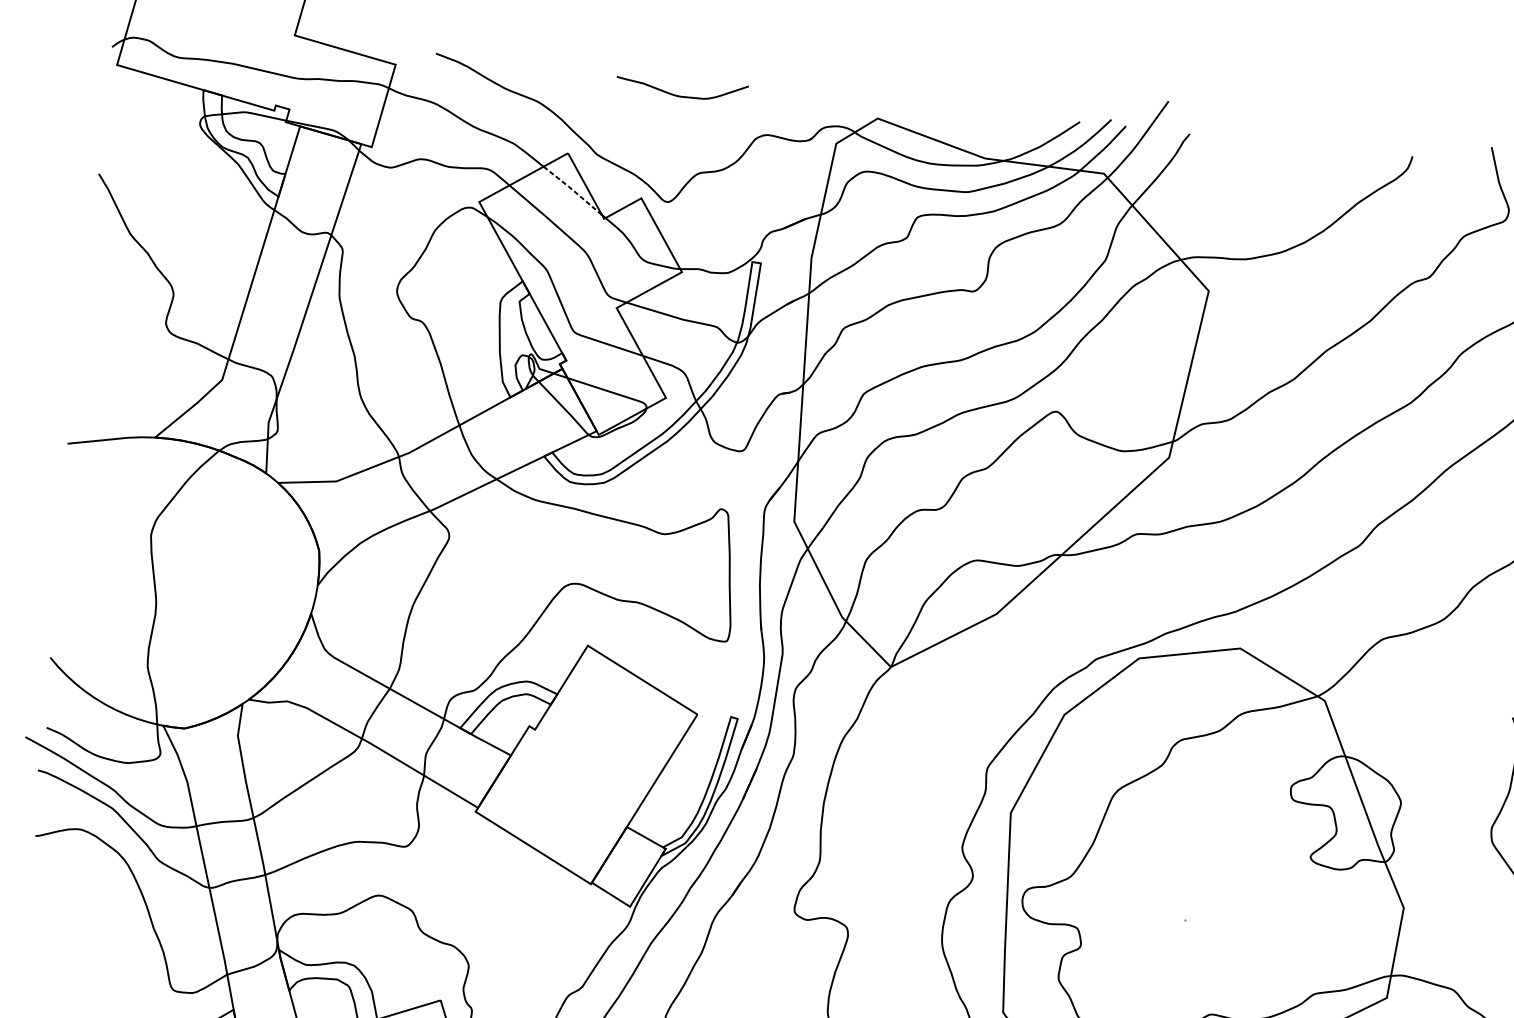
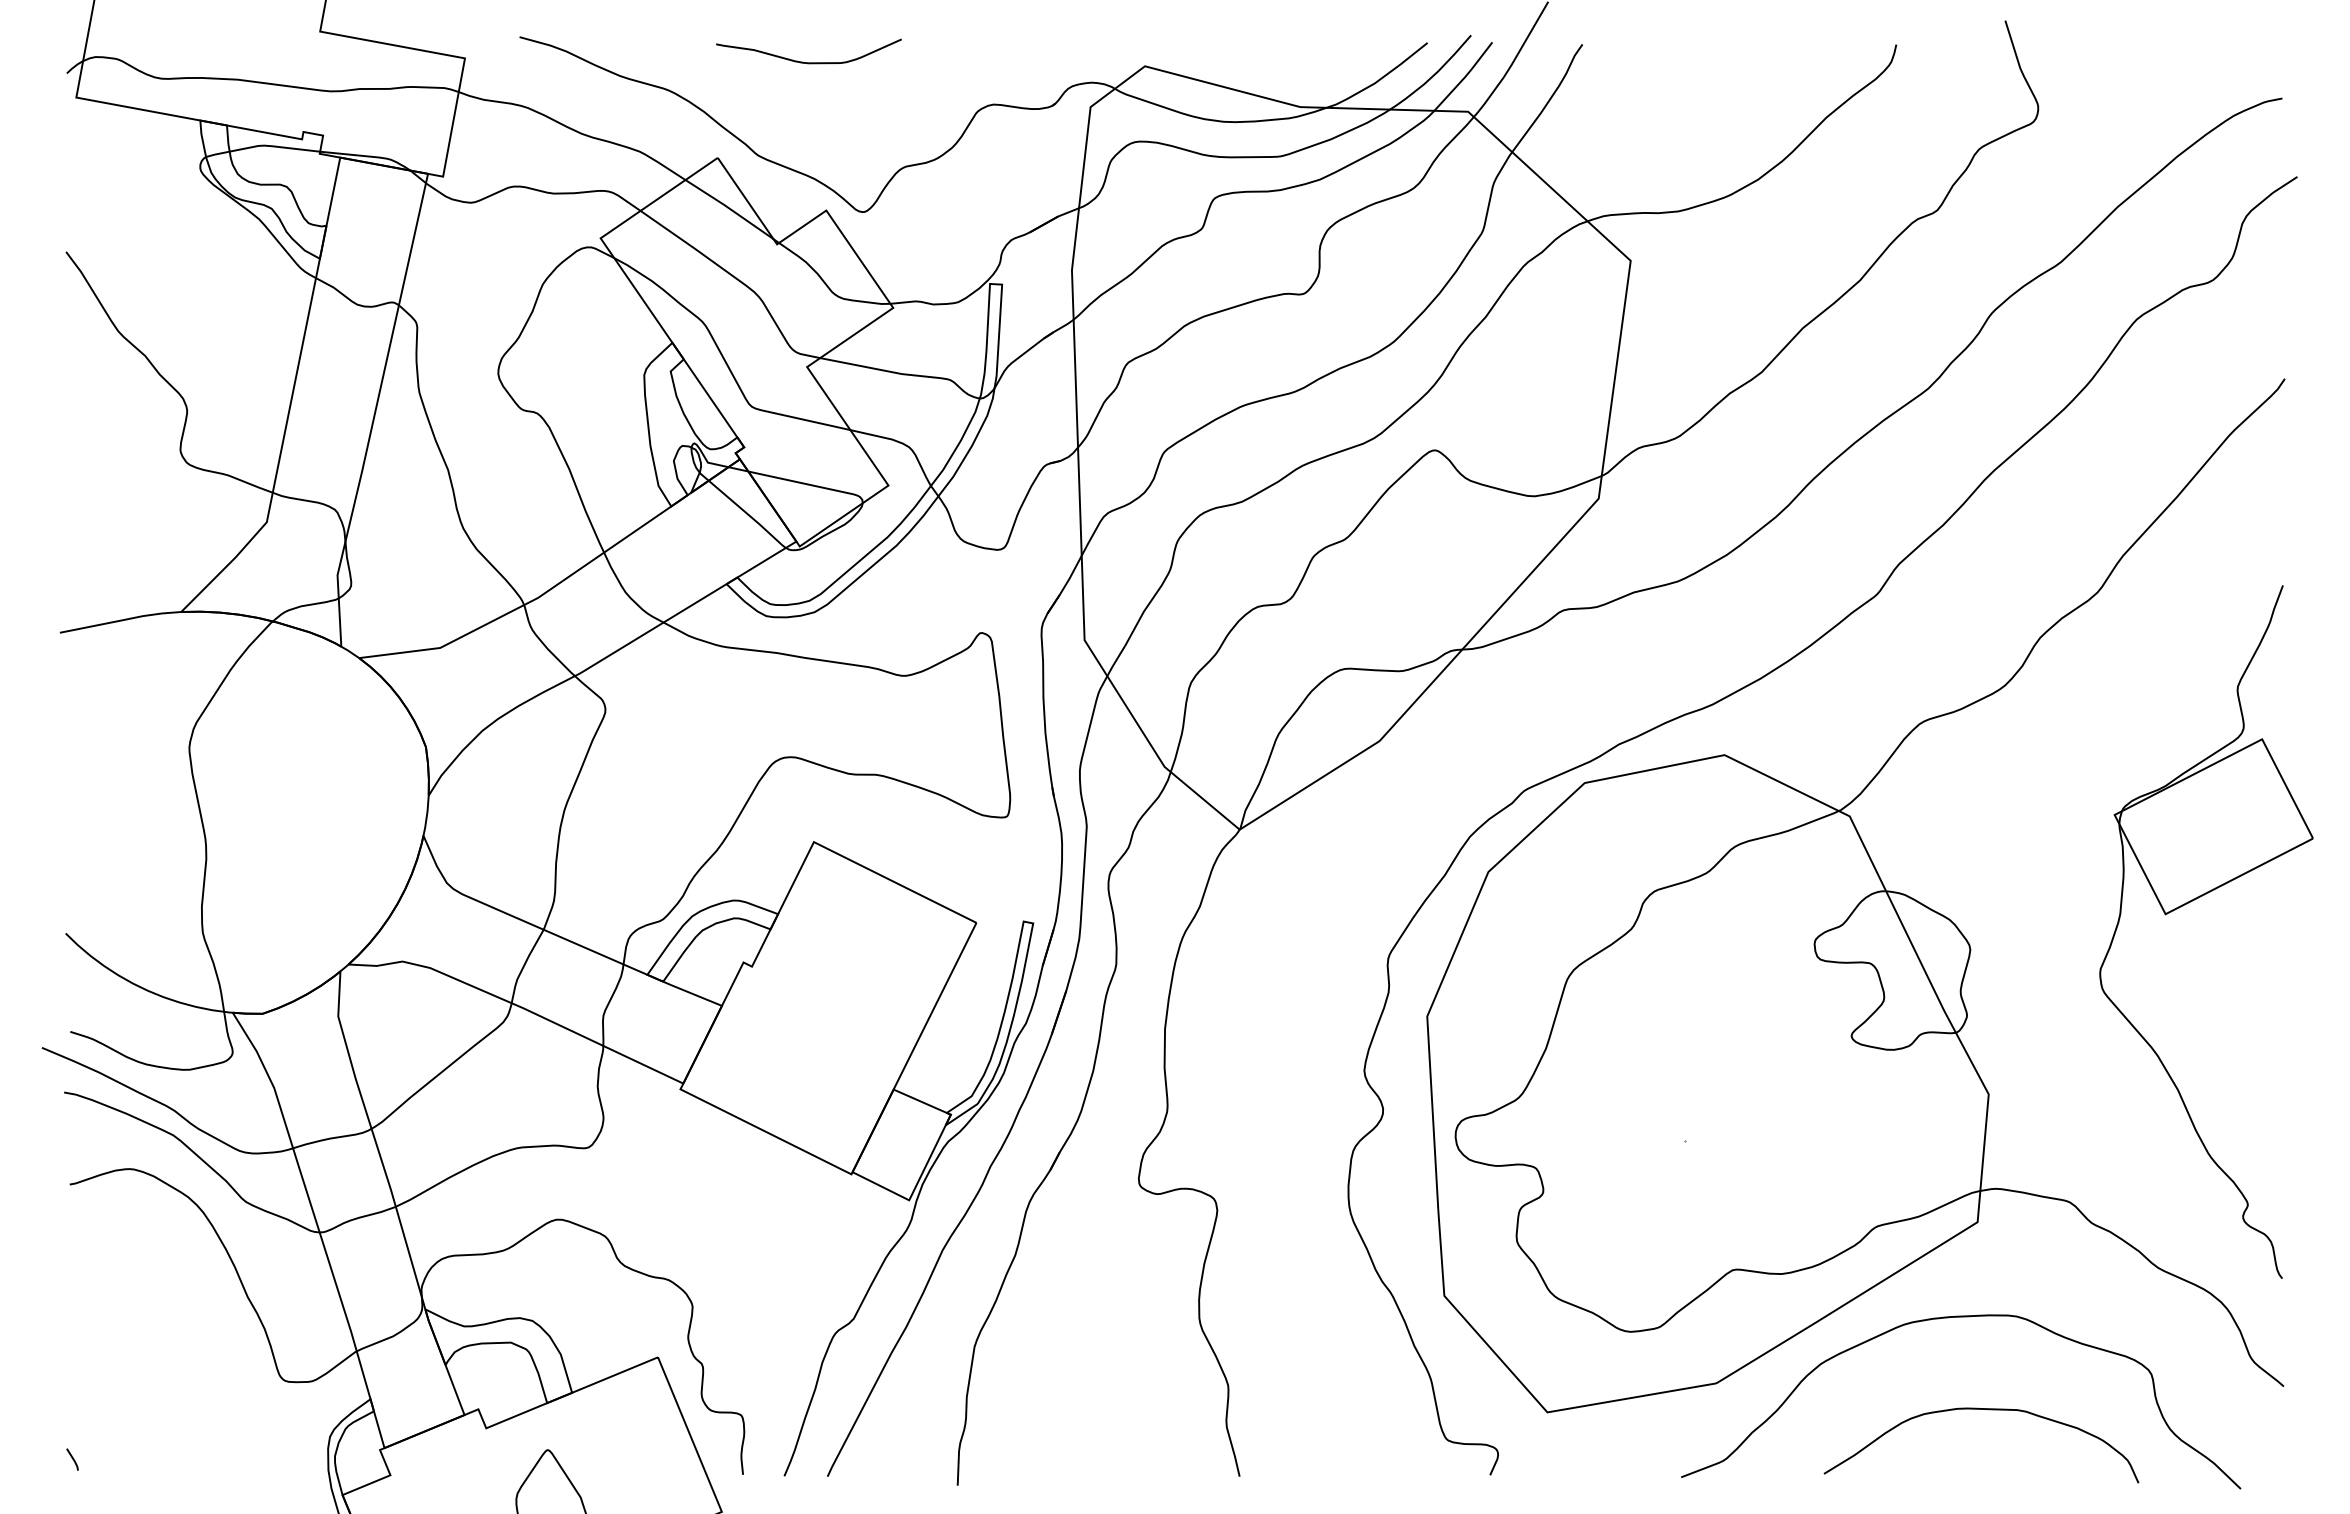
curve: (681, 96) -> (808, 62), moved
line: (572, 190) -> (729, 208), dashed -> solid

